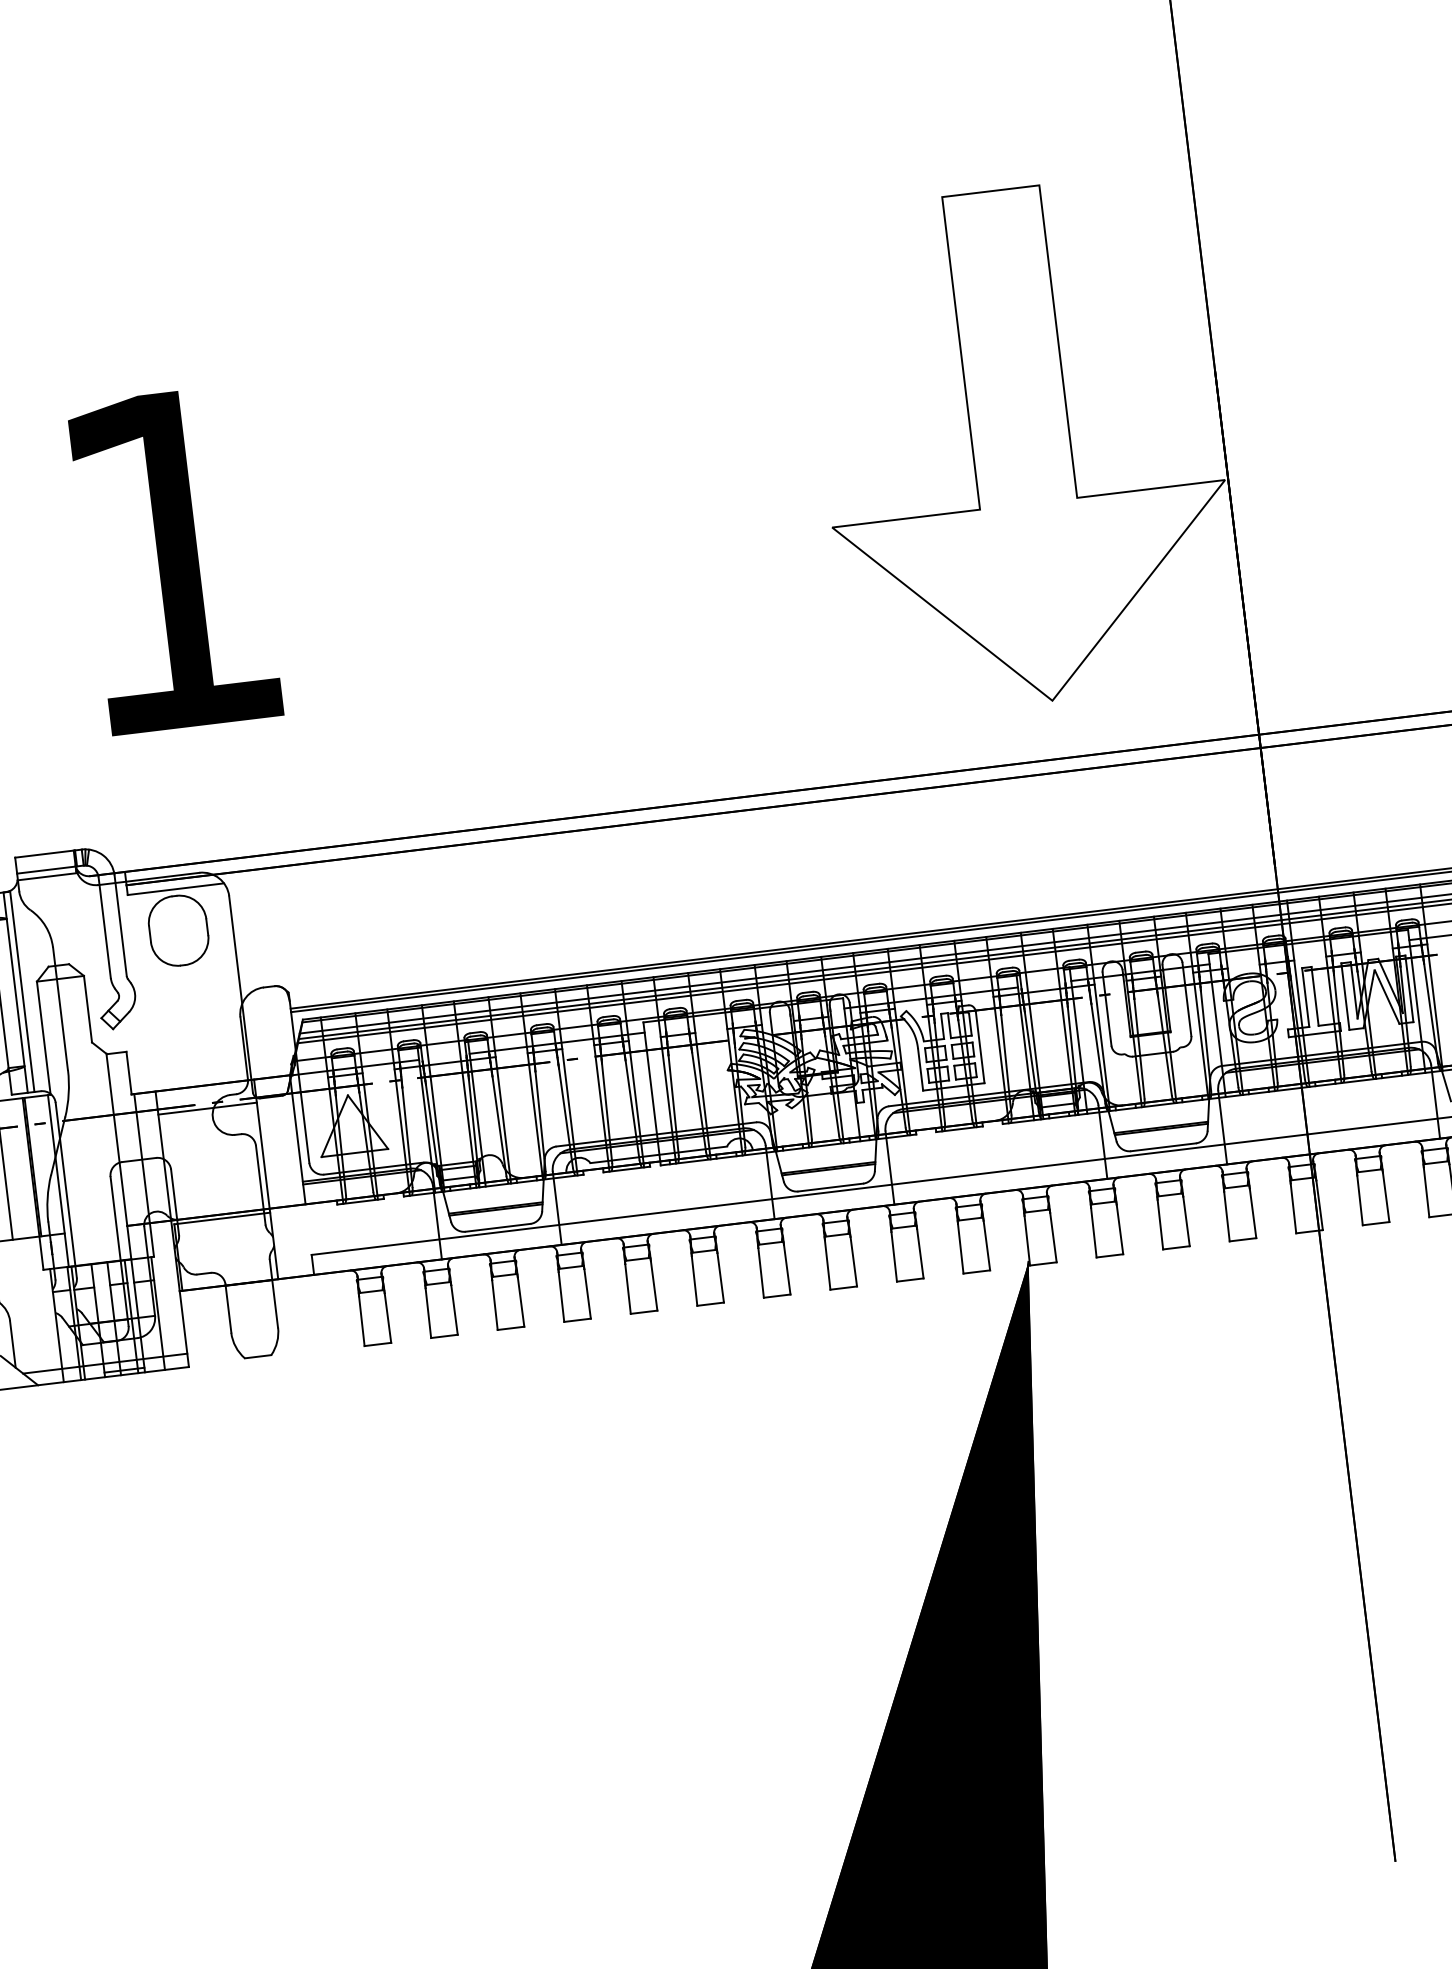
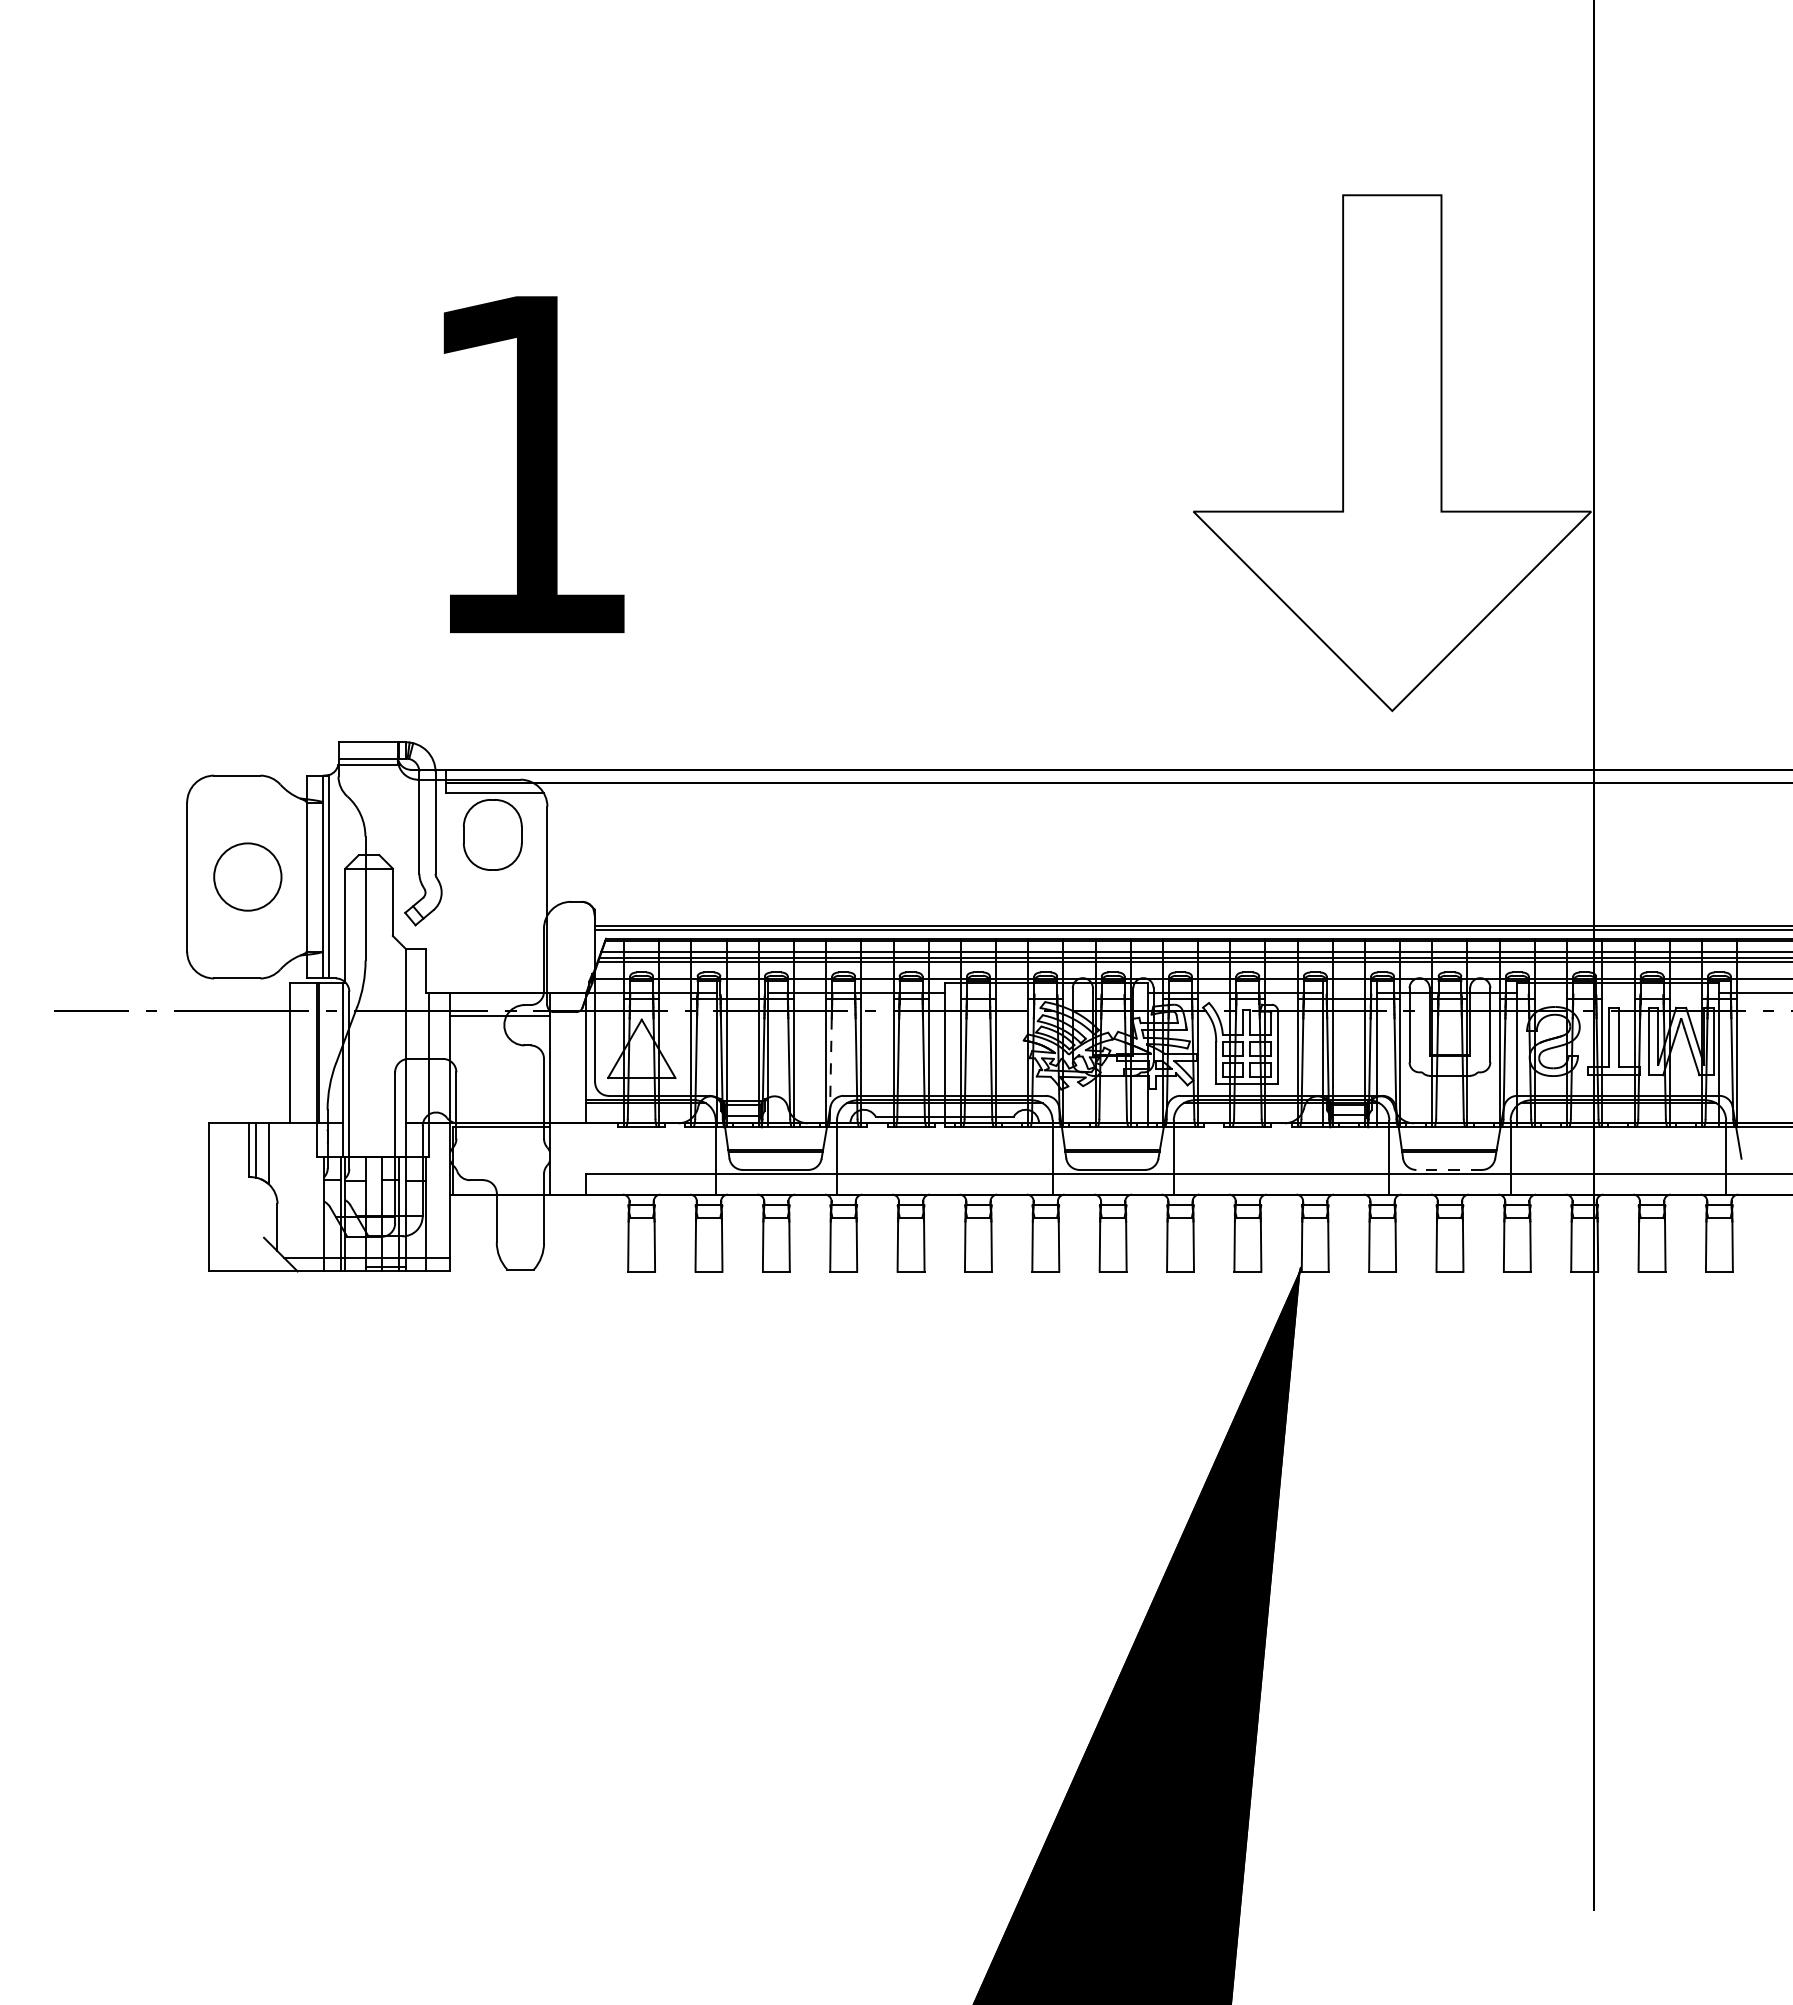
line: (540, 1122) -> (830, 1069), solid -> dashed
line: (1163, 1146) -> (1449, 1169), solid -> dashed

